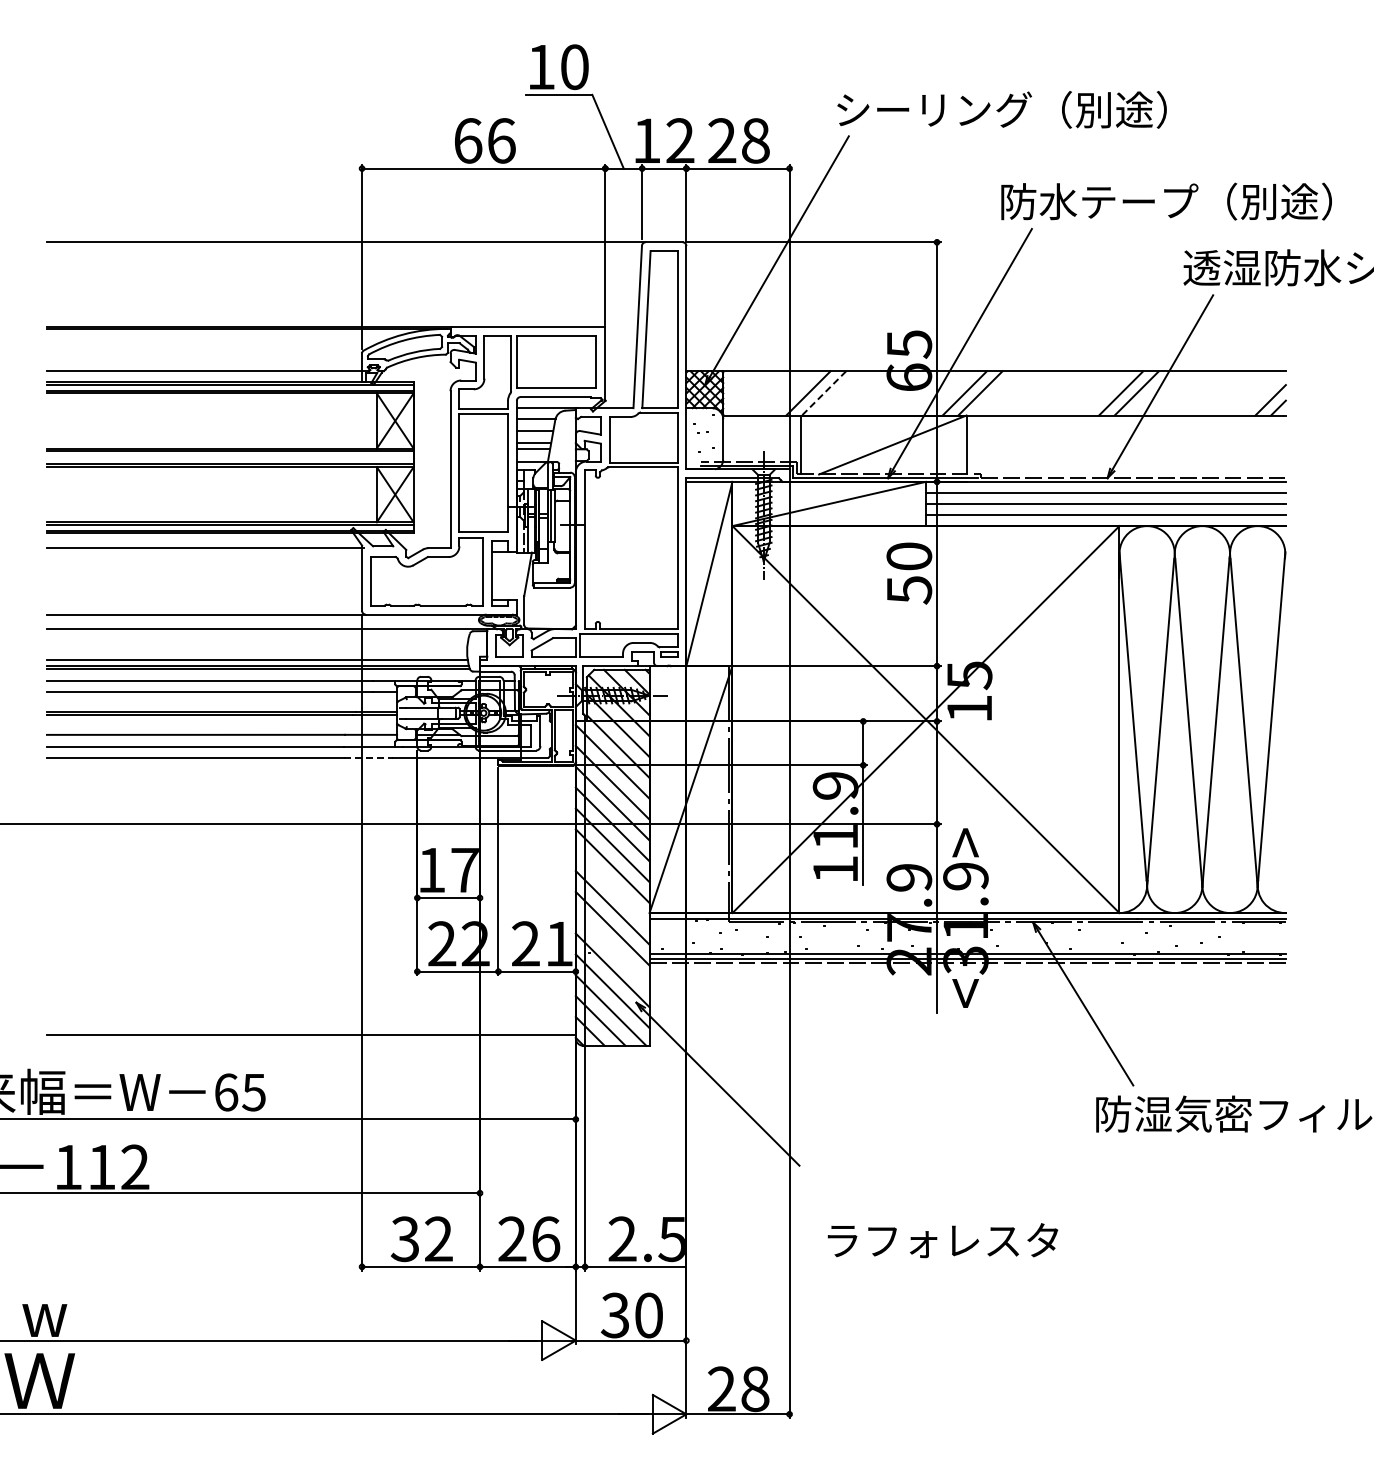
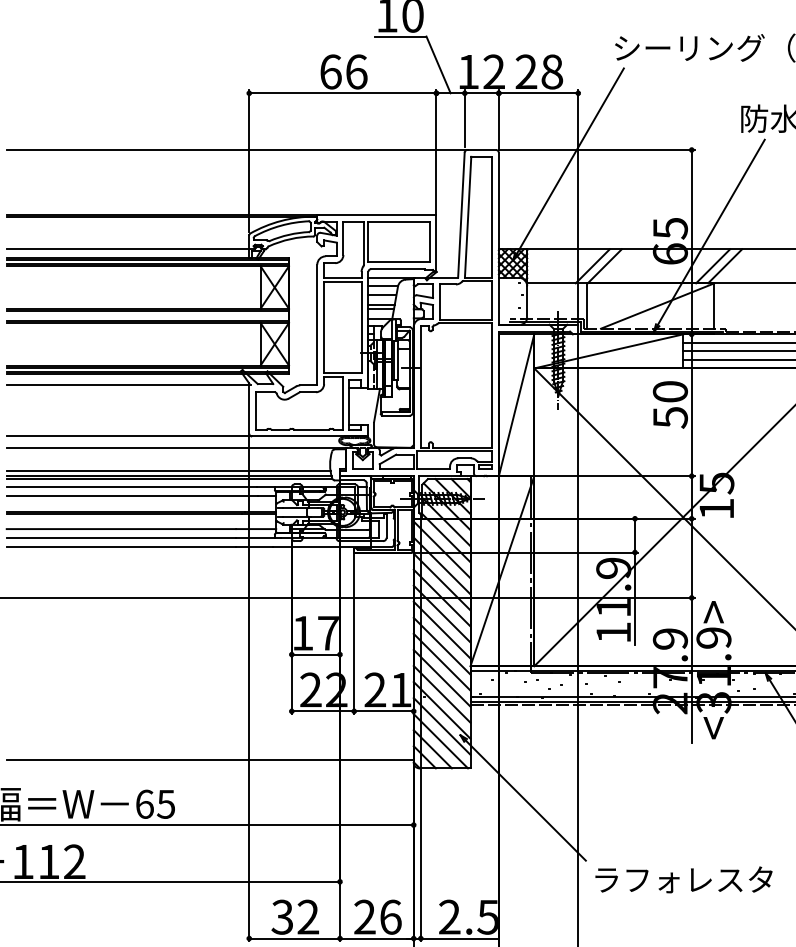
line: (823, 393) -> (604, 266), dashed -> solid
line: (369, 757) -> (254, 546), dashed -> solid
line: (612, 886) -> (441, 645), added
line: (612, 949) -> (441, 694), added
text: (942, 1240) -> (683, 879), moved

